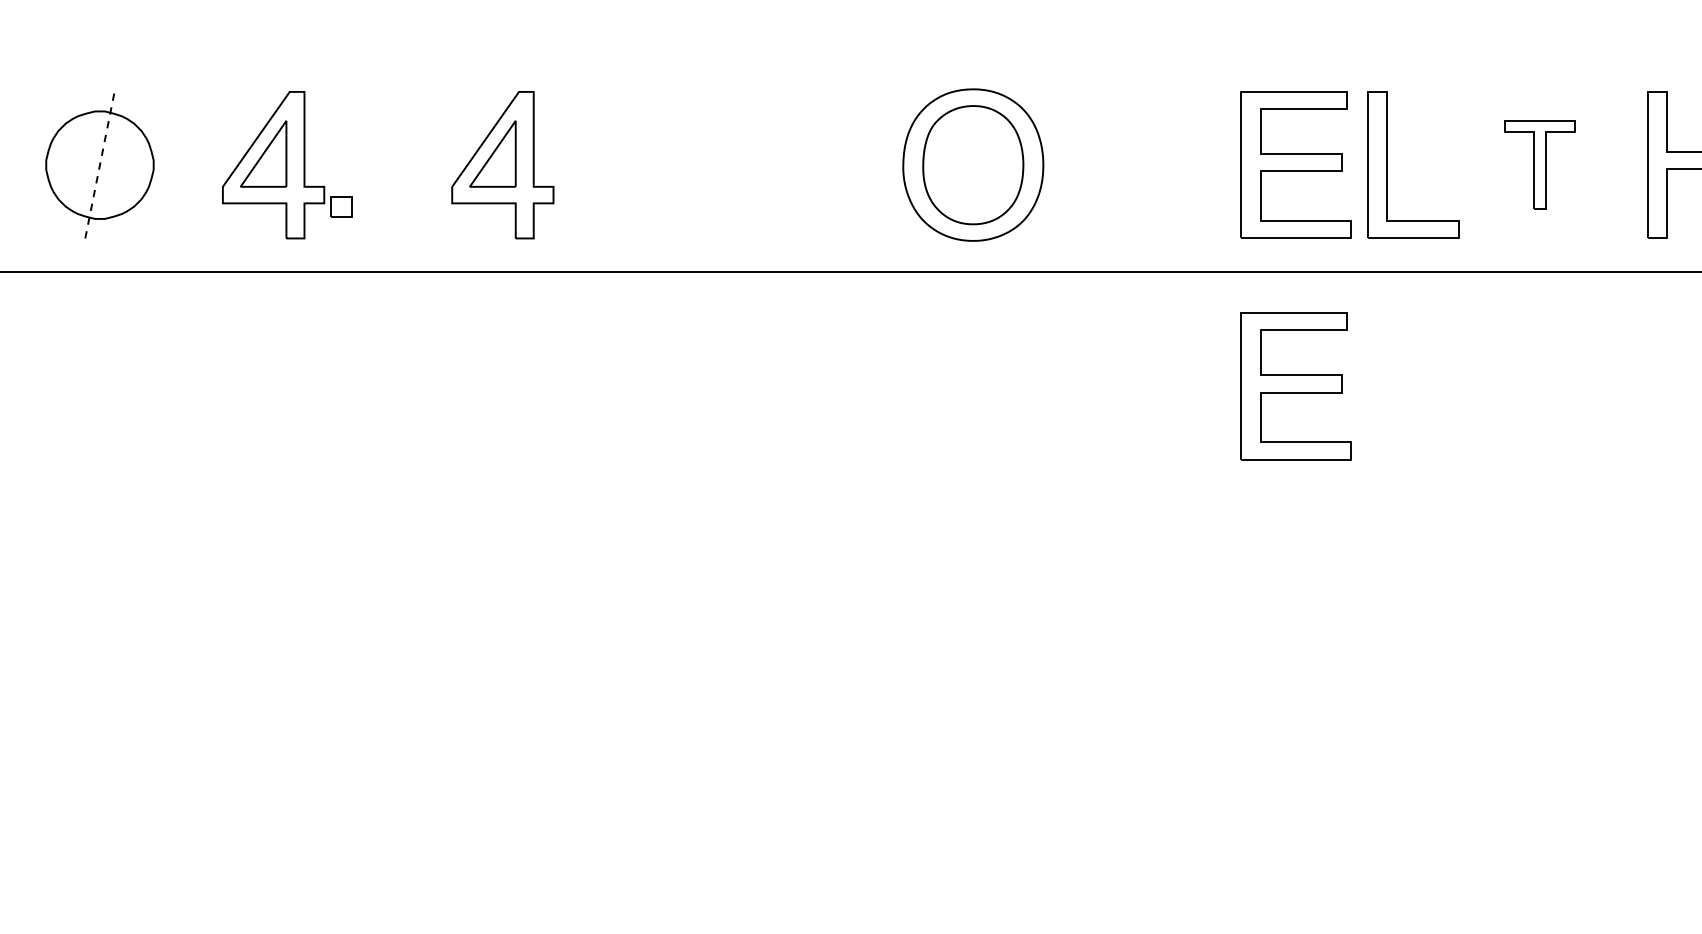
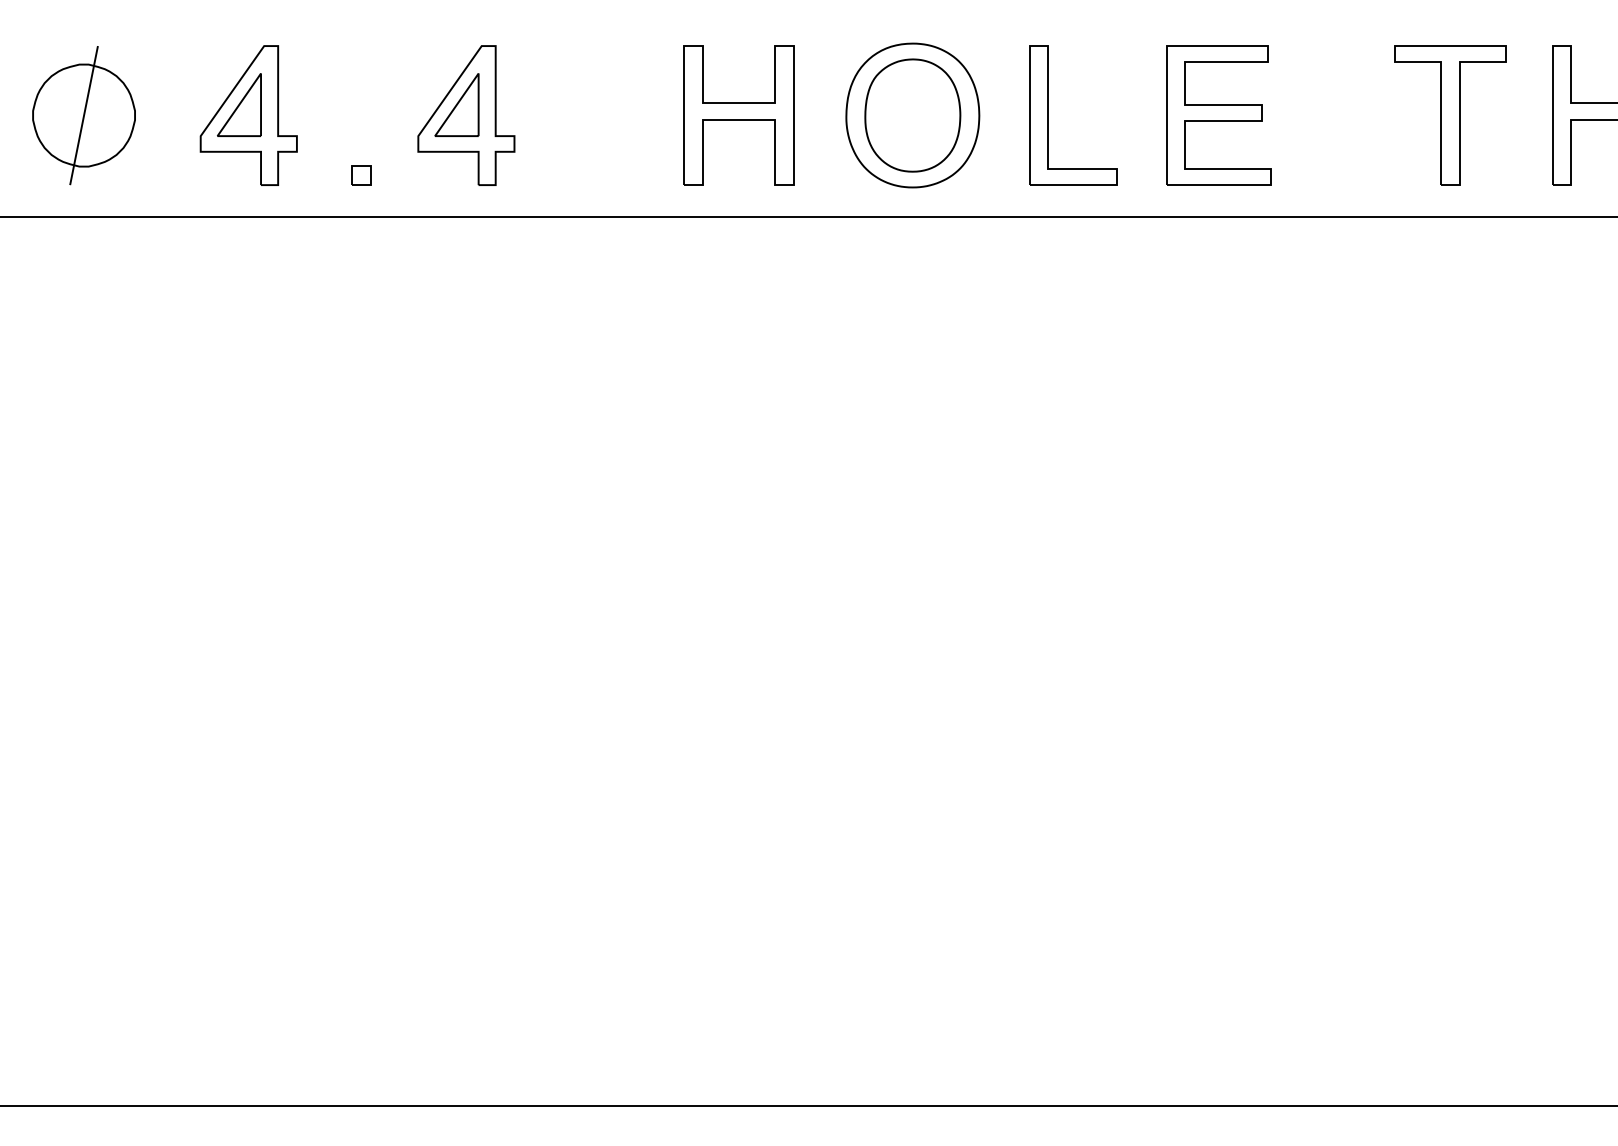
line: (100, 165) -> (84, 115), dashed -> solid
part: (789, 165) -> (738, 115), added
part: (1387, 165) -> (1048, 115), moved
part: (1539, 165) -> (1450, 115), size x1.67
part: (341, 207) -> (361, 175), moved
part: (1295, 386) -> (1218, 325), removed

